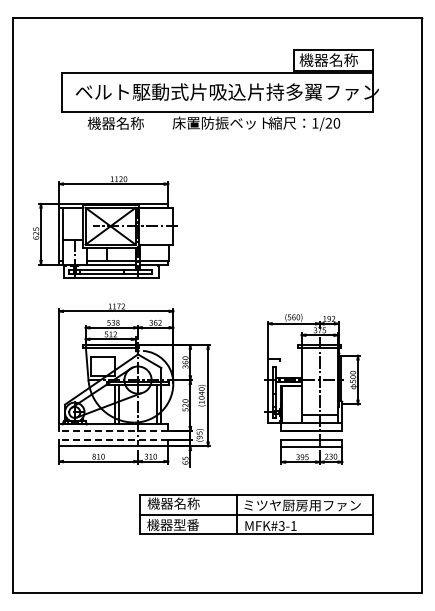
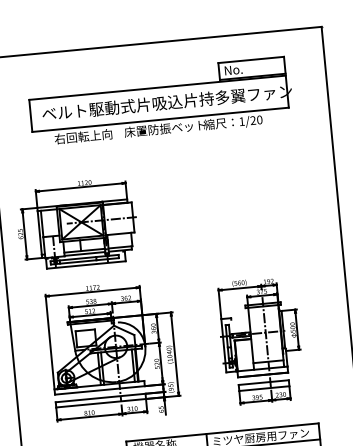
text: (328, 59) -> (247, 68), 機器名称 -> No.
text: (122, 122) -> (83, 135), 機器名称 -> 右回転上向
line: (113, 430) -> (99, 390), dashed -> solid
line: (113, 439) -> (100, 397), dashed -> solid

